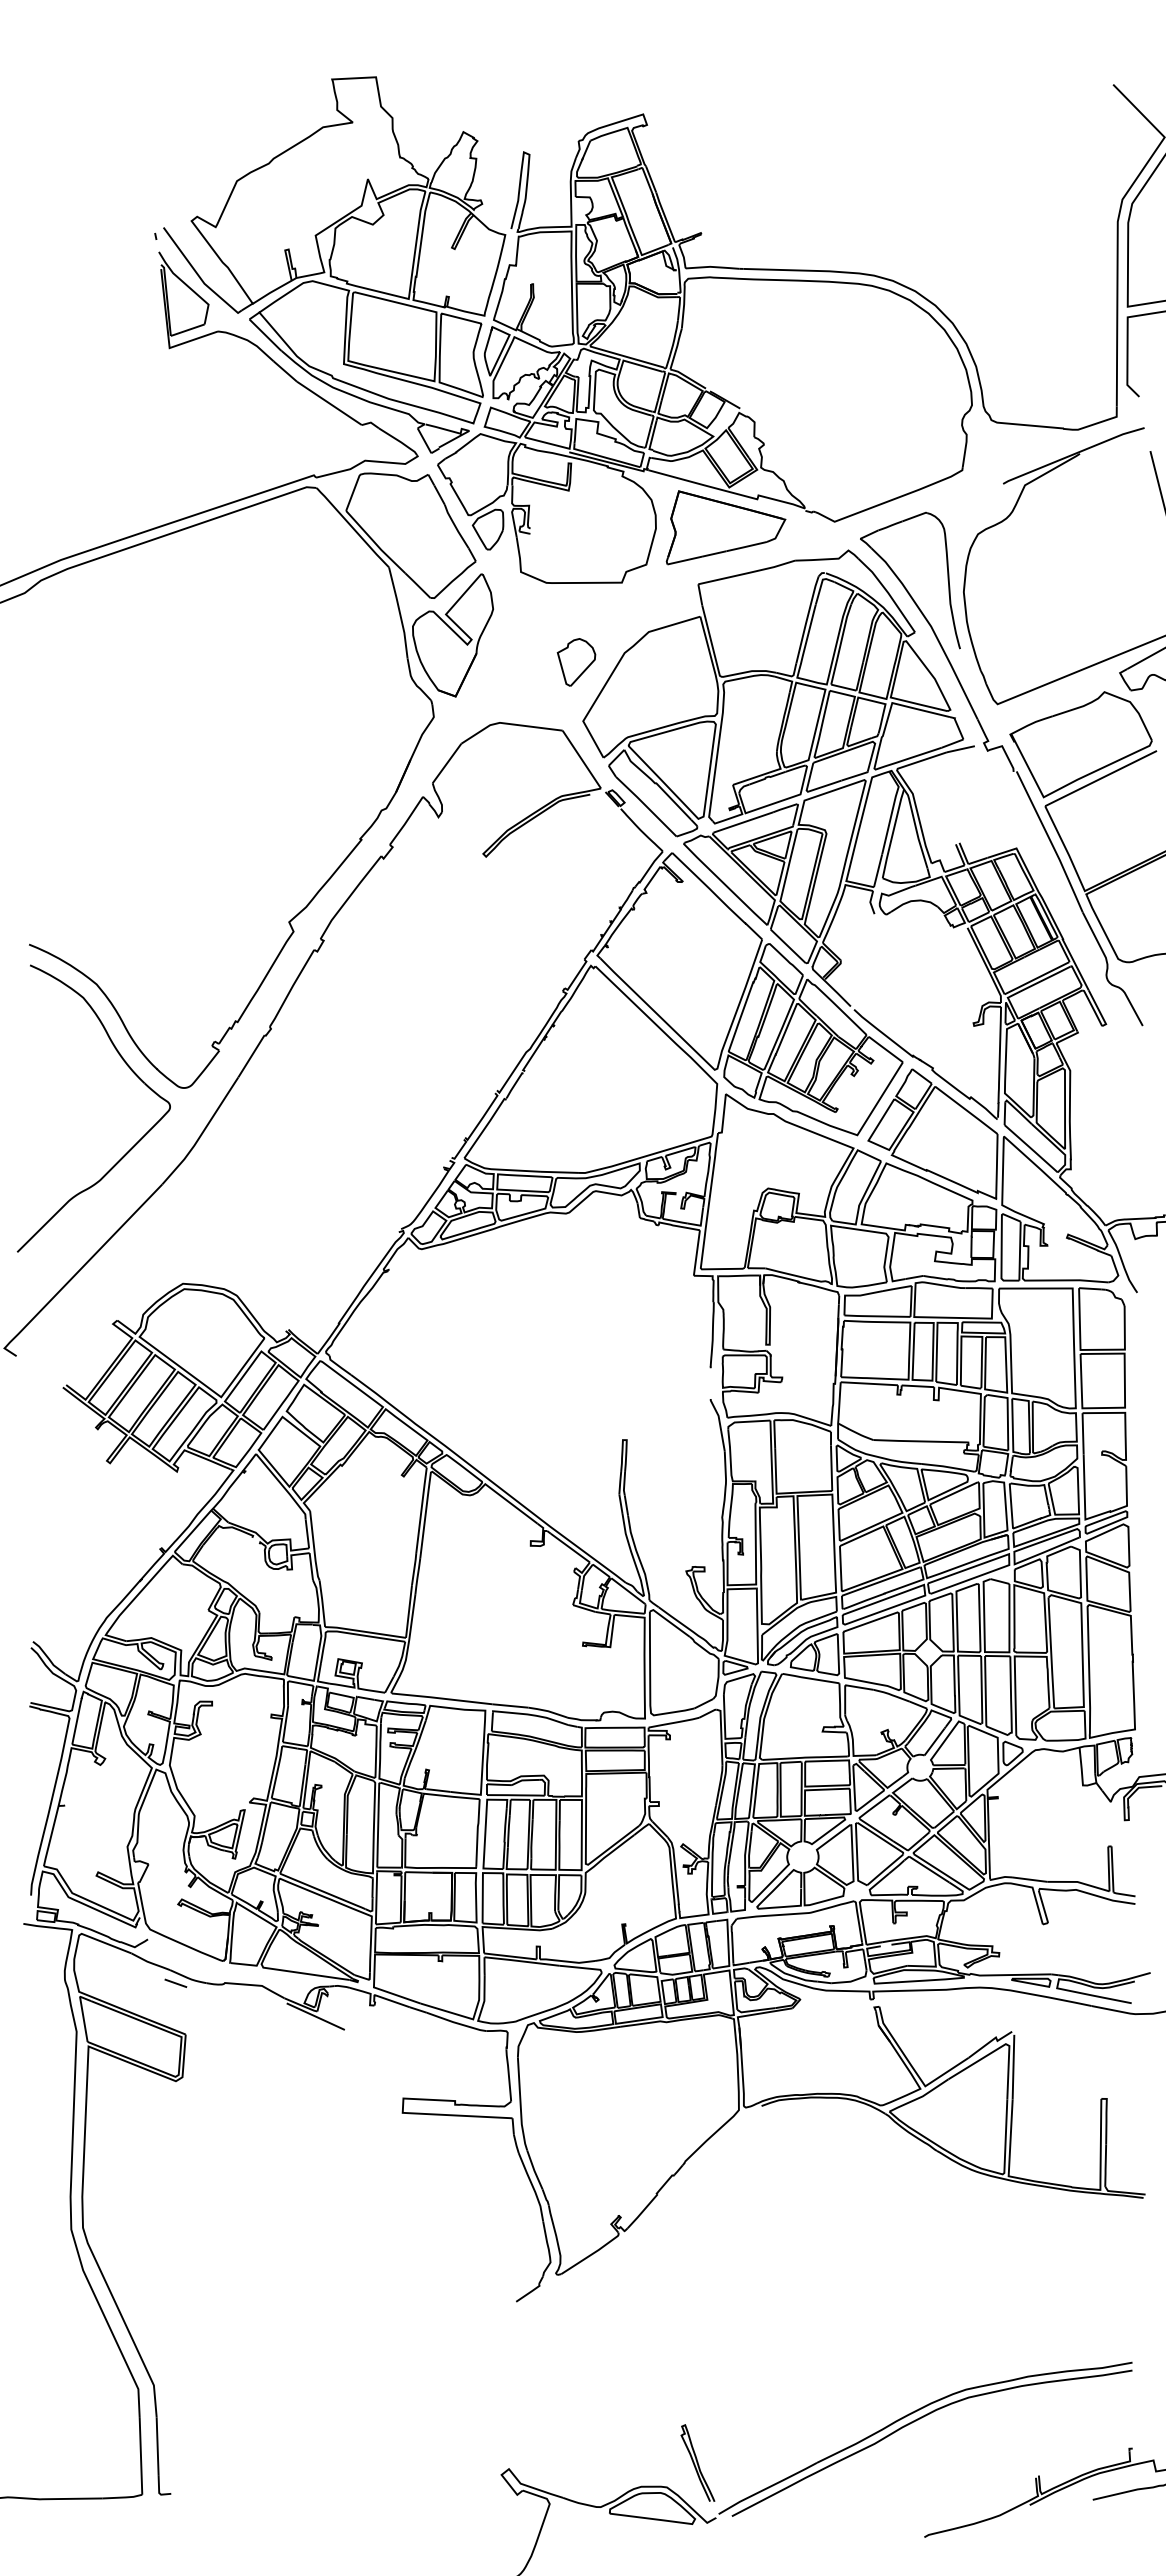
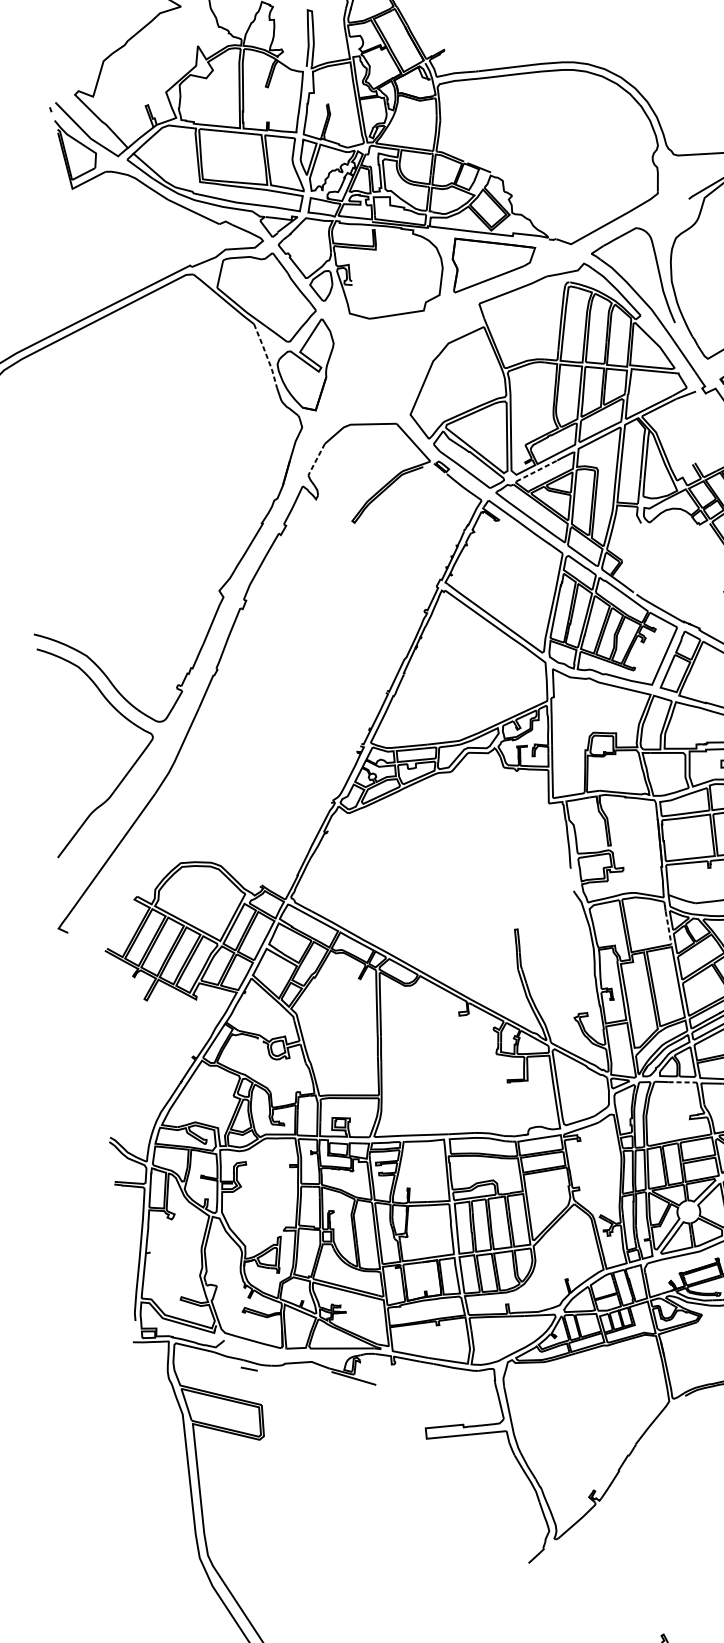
line: (399, 612) -> (266, 355), solid -> dashed
part: (576, 662) -> (399, 373), removed
line: (446, 763) -> (316, 459), solid -> dashed
line: (743, 822) -> (536, 471), solid -> dashed
line: (831, 1468) -> (668, 928), solid -> dashed
line: (820, 1680) -> (682, 1082), solid -> dashed

